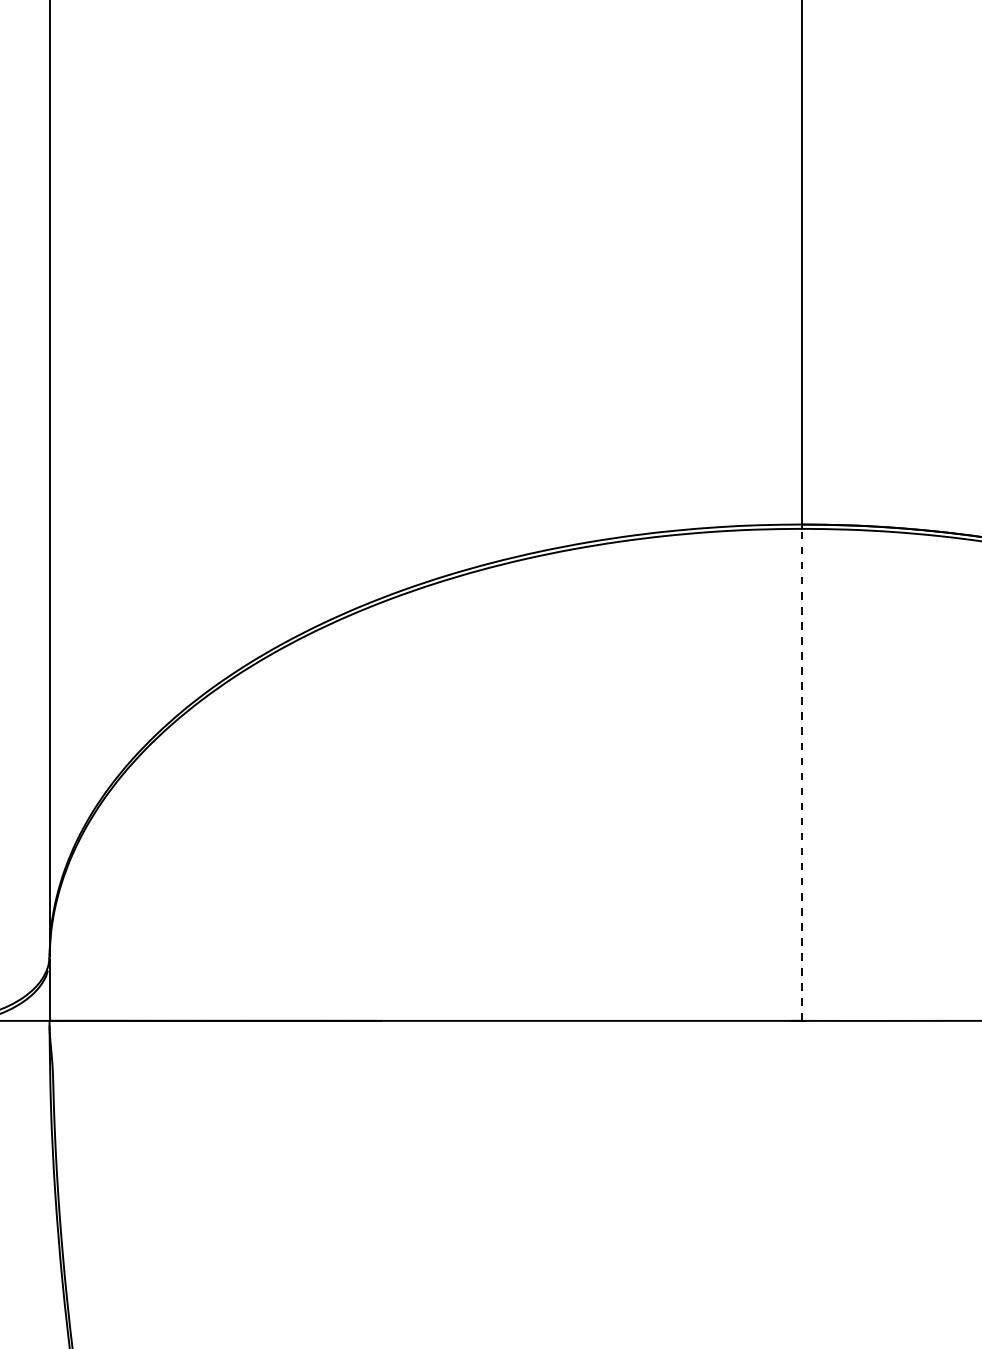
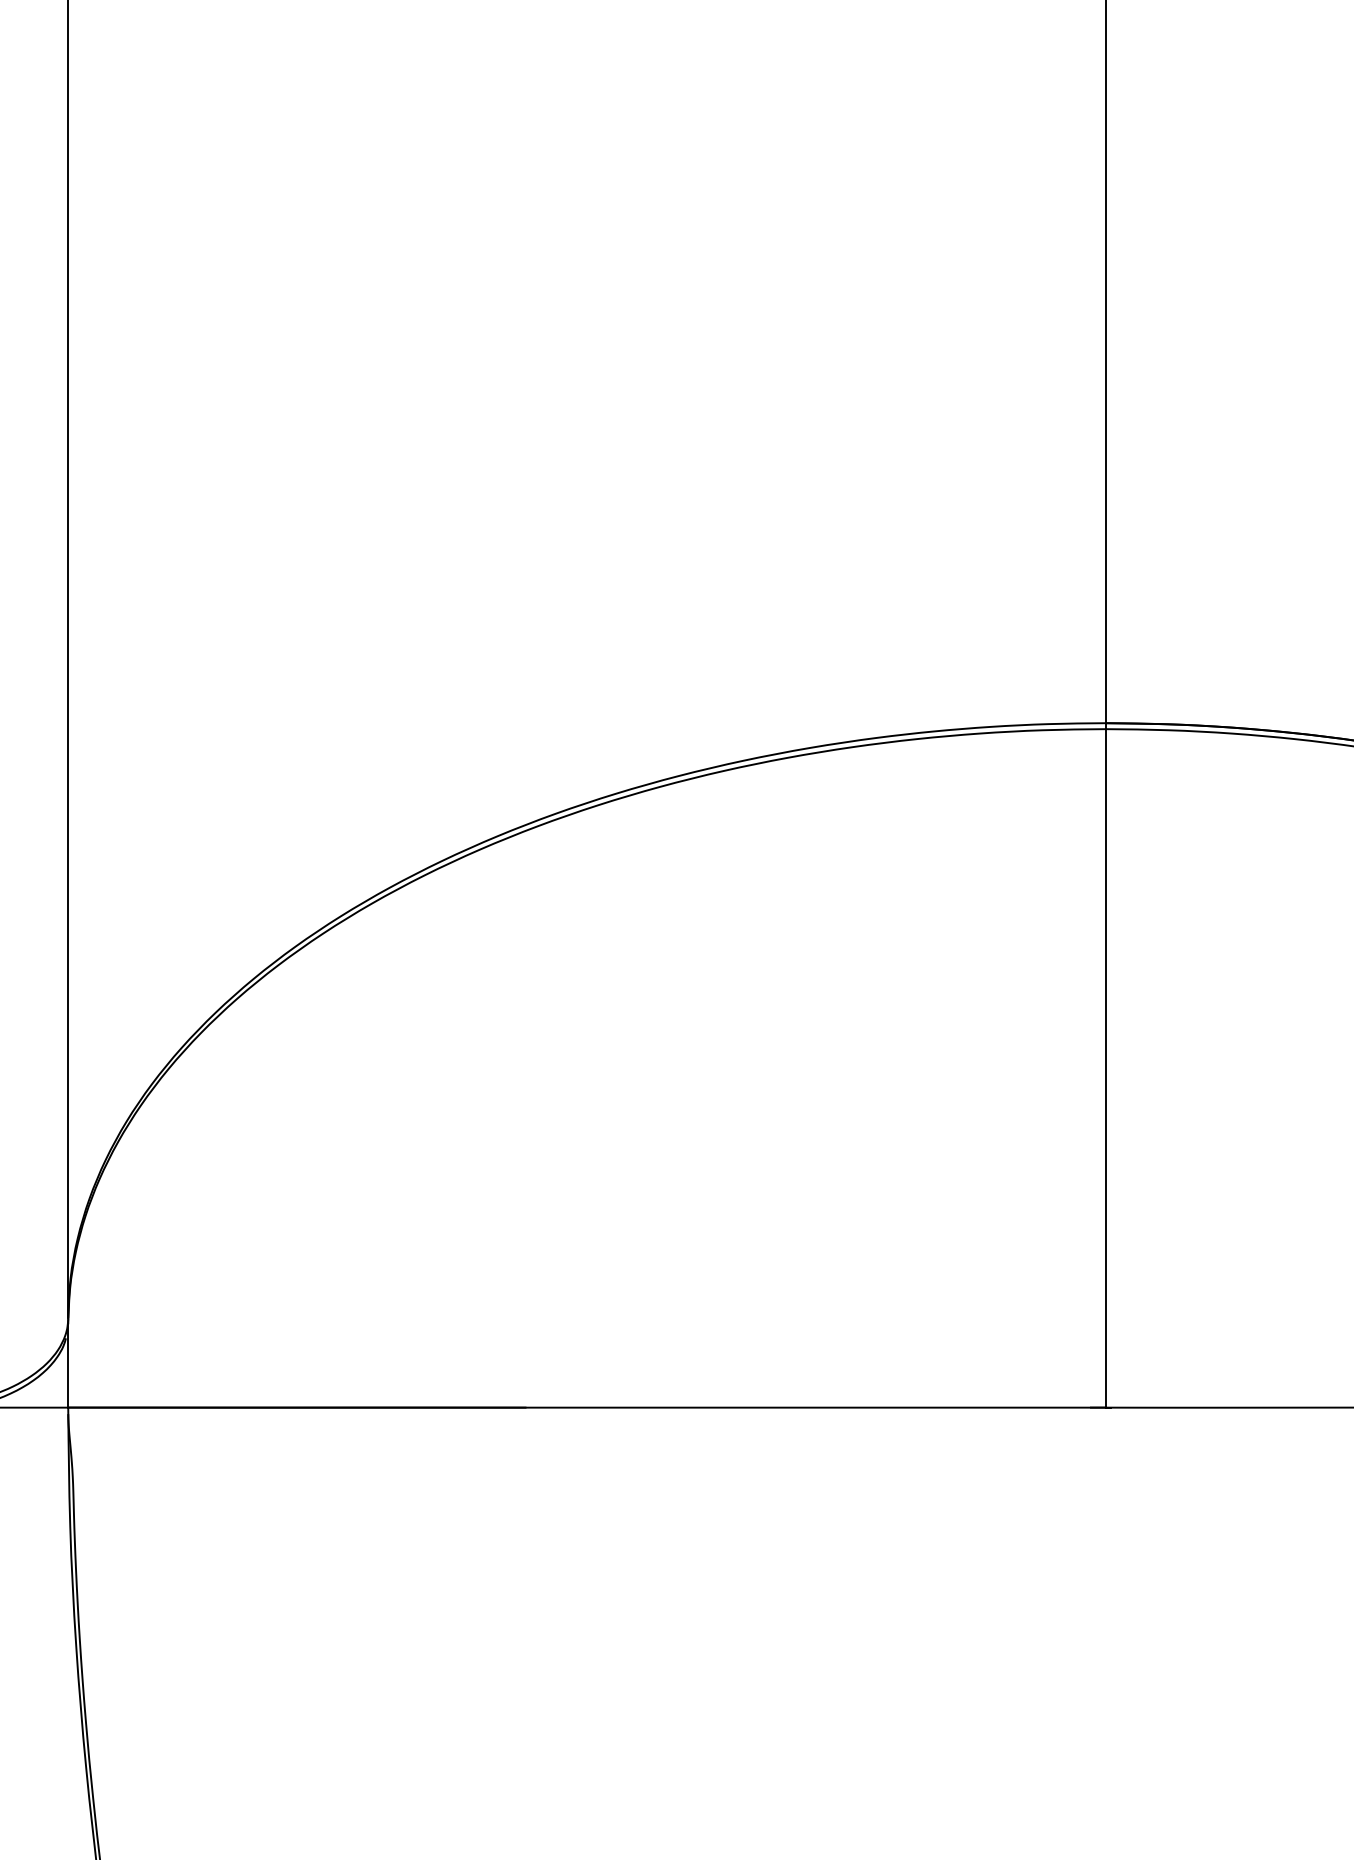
line: (801, 774) -> (1105, 1067), dashed -> solid

